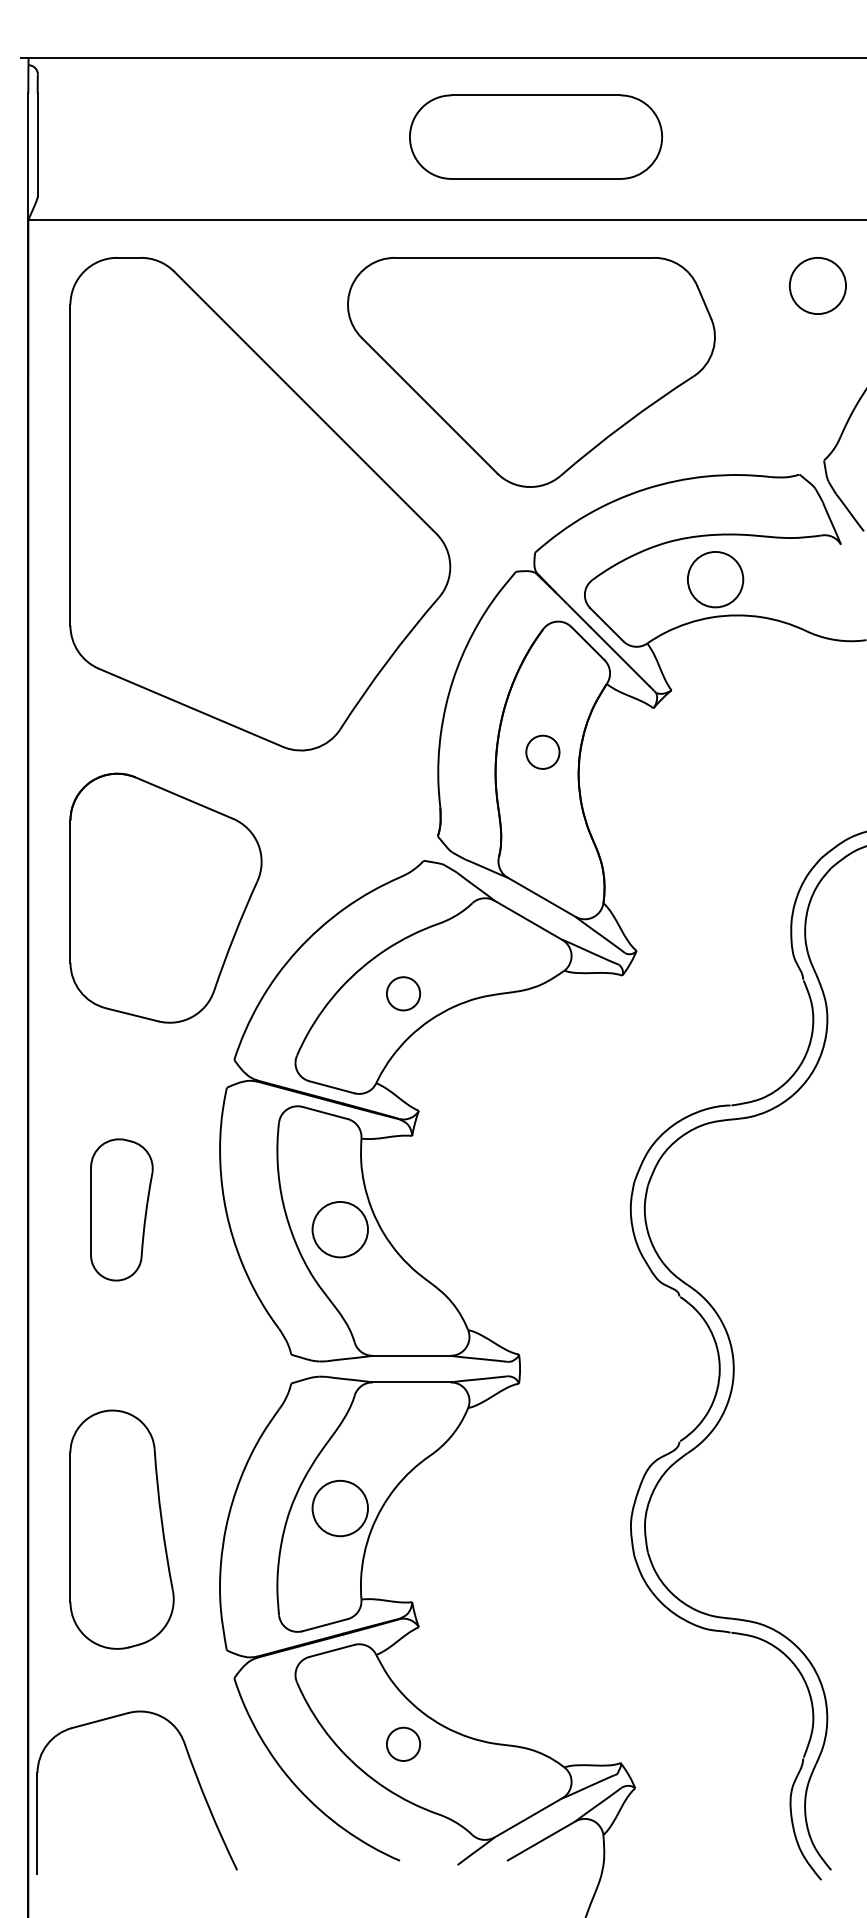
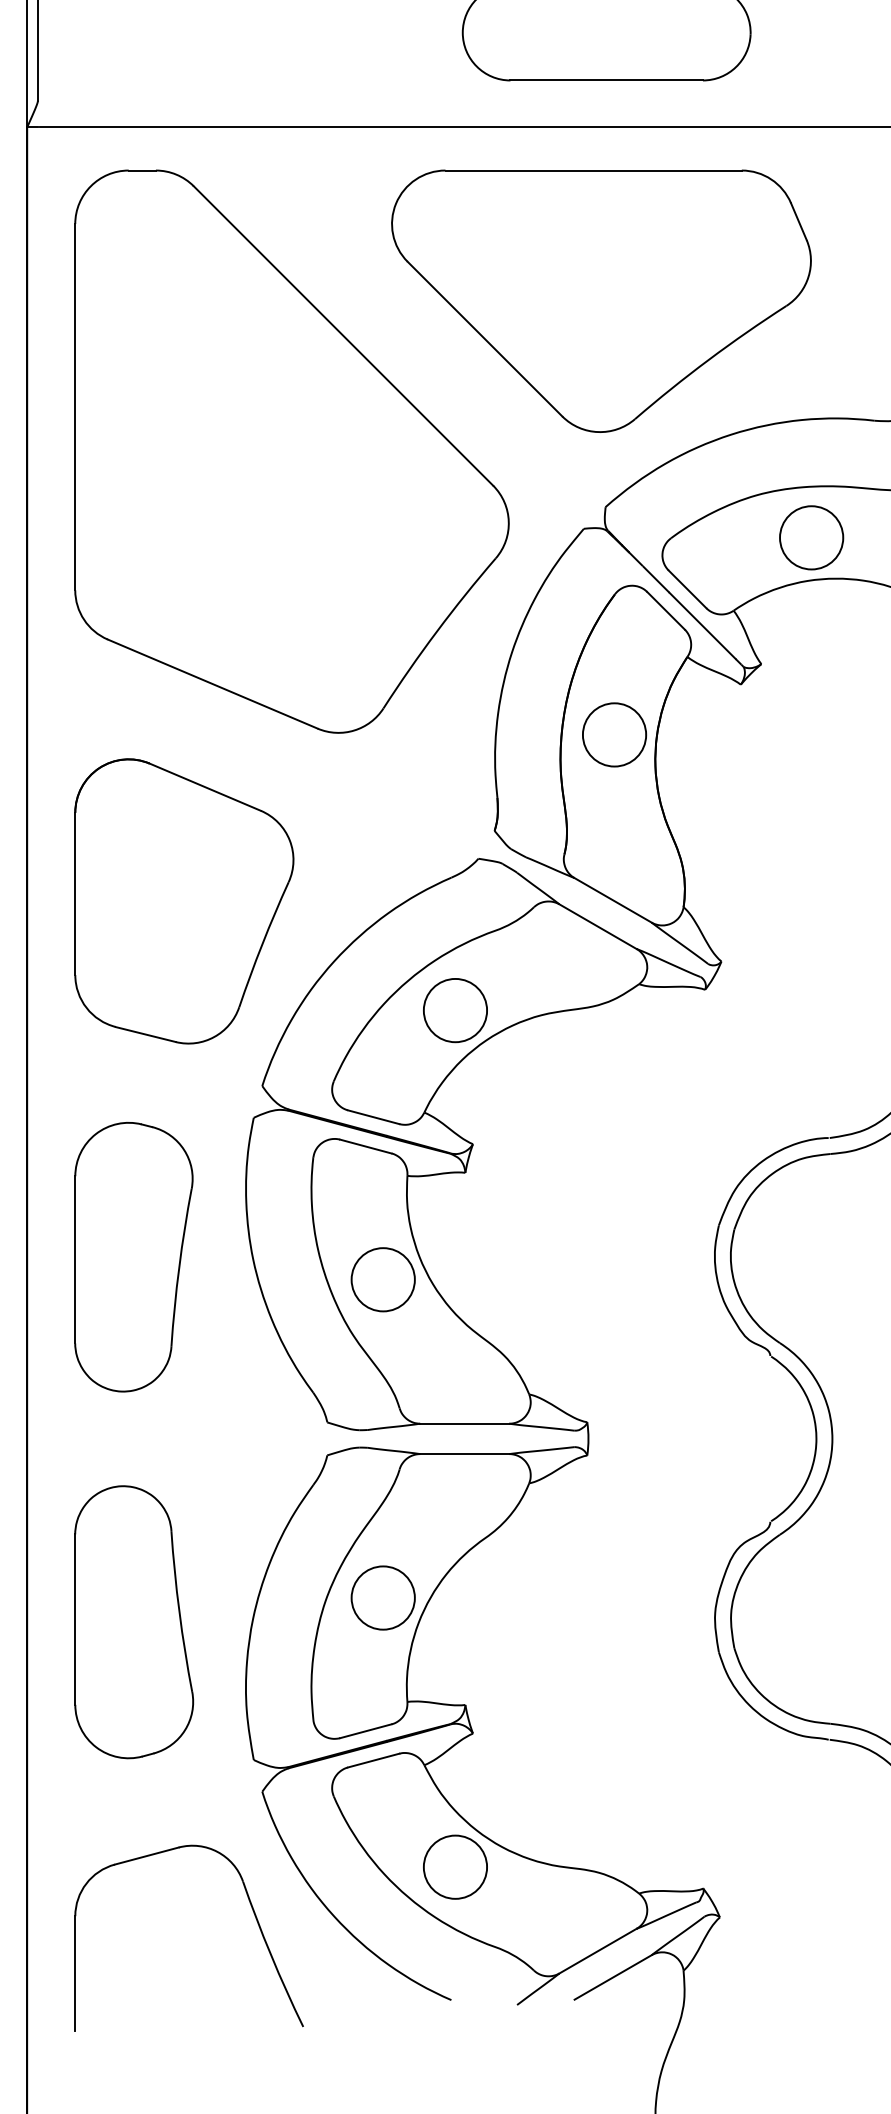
circle: (542, 752) -> (614, 735), size x1.67
circle: (403, 993) -> (455, 1010), size x1.67
part: (121, 1209) -> (133, 1256), size x1.67
circle: (403, 1744) -> (455, 1867), size x1.67
part: (193, 1771) -> (253, 1914), moved

